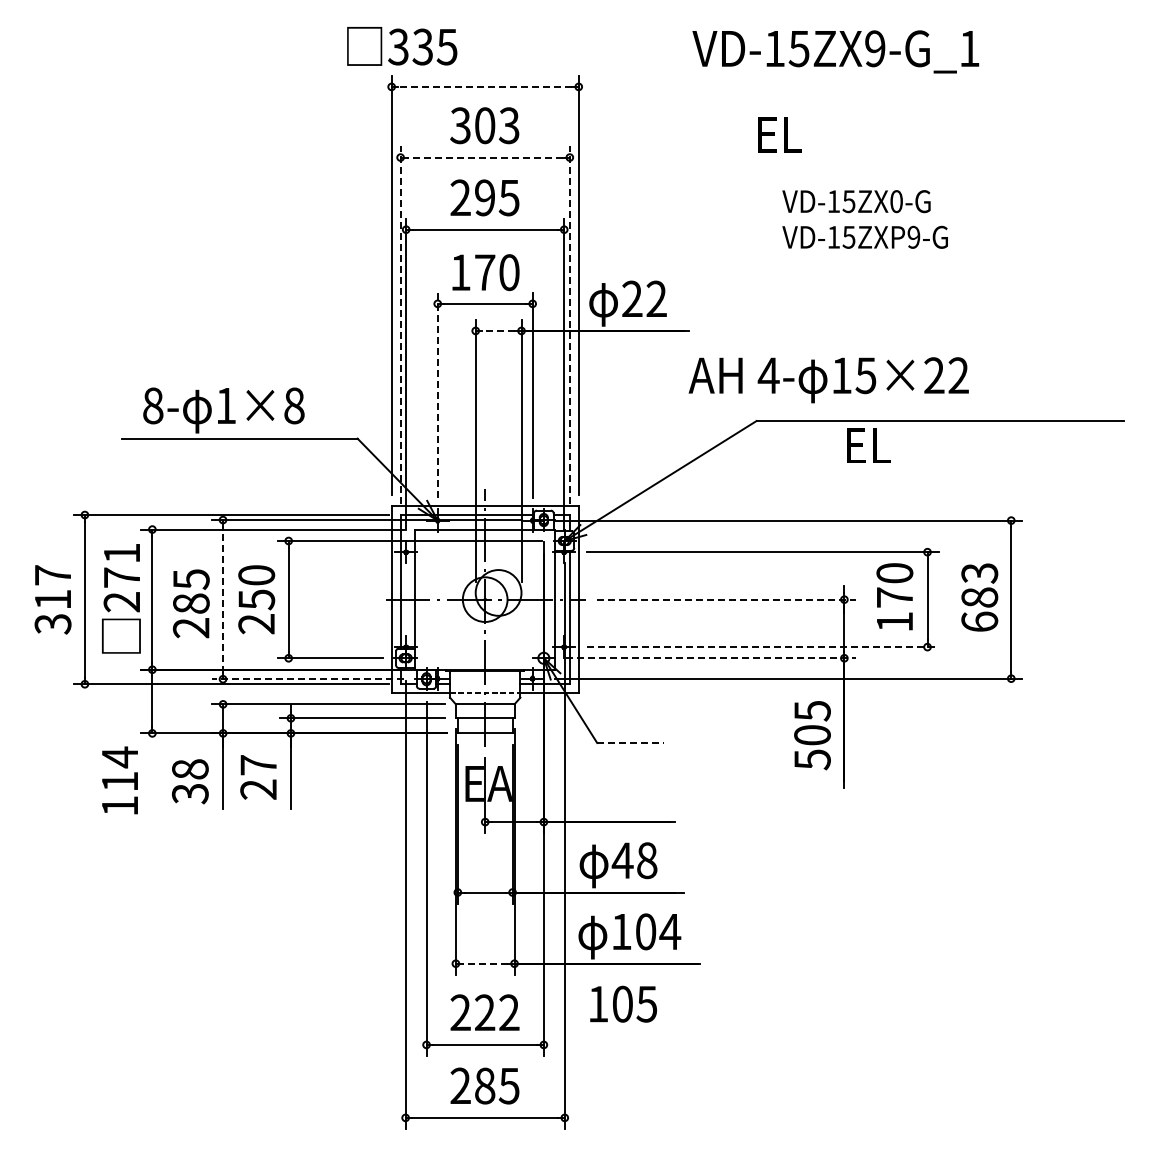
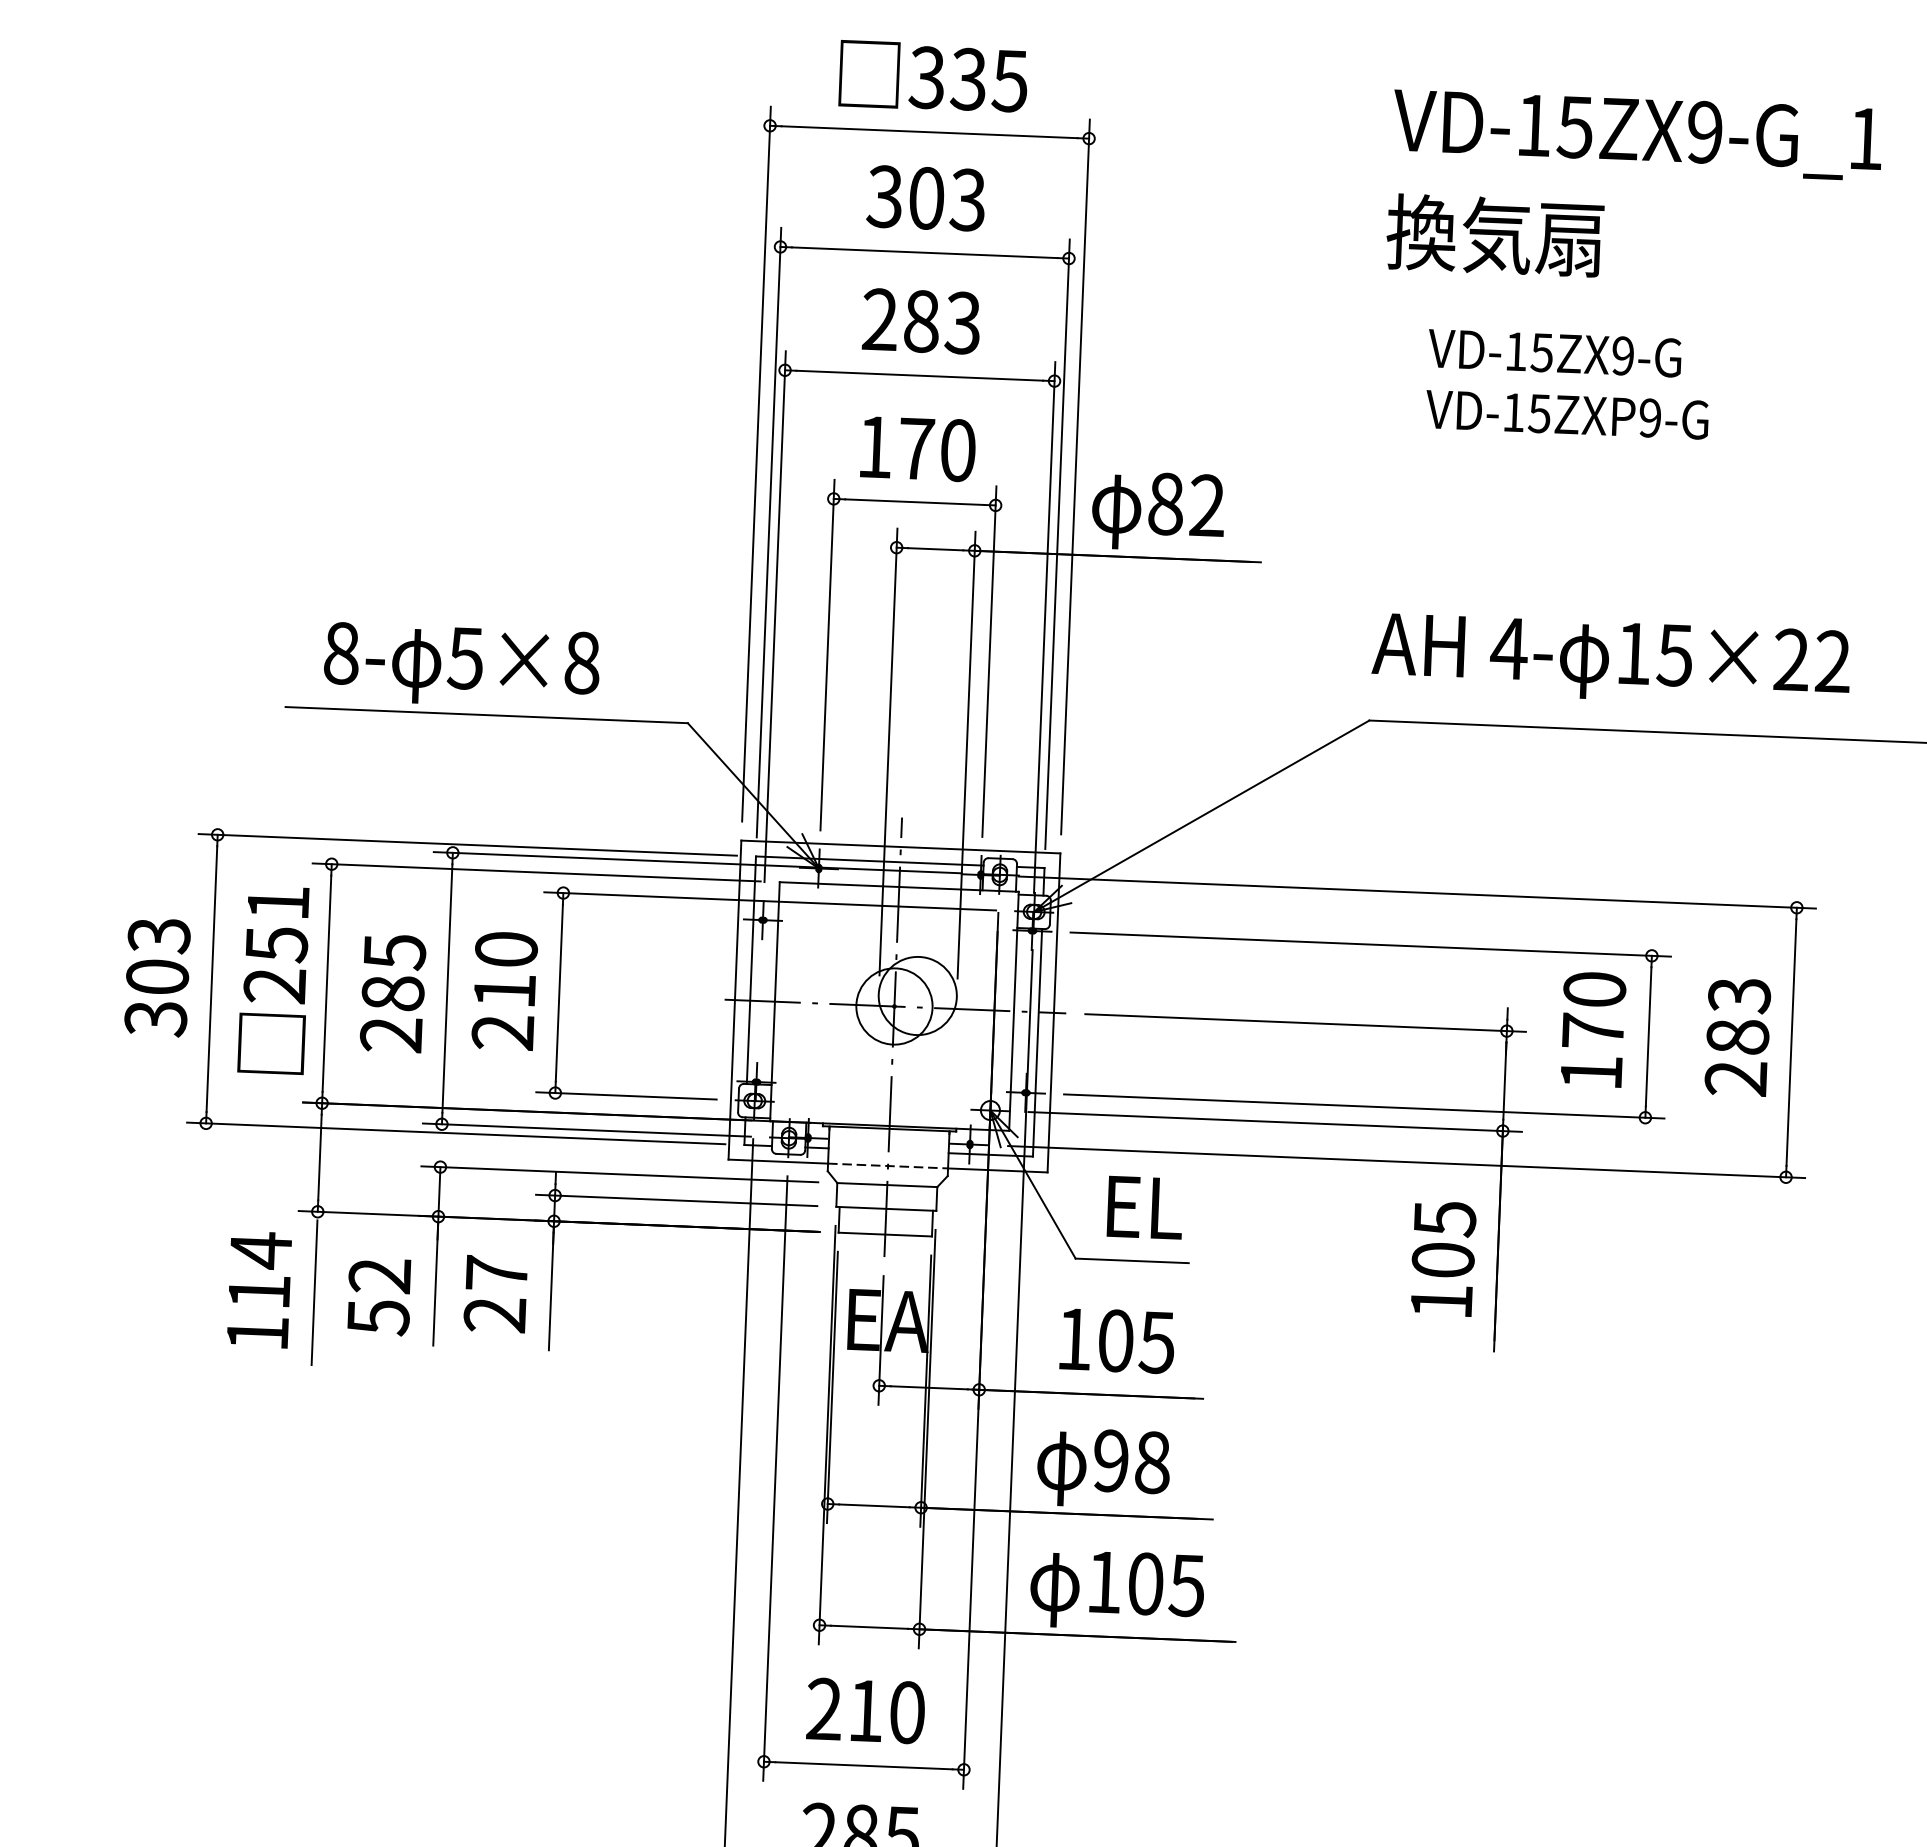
text: (402, 46) -> (933, 77), moved
text: (835, 51) -> (1637, 134), moved
line: (485, 86) -> (930, 131), dashed -> solid
text: (818, 133) -> (1494, 234), EL -> 換気扇
line: (485, 157) -> (925, 252), dashed -> solid
text: (497, 197) -> (942, 321), 295 -> 283
text: (896, 201) -> (1623, 355), VD-15ZX0-G -> VD-15ZX9-G
text: (632, 298) -> (1166, 503), 22 -> 82
line: (400, 325) -> (768, 533), dashed -> solid
line: (569, 325) -> (1056, 544), dashed -> solid
line: (498, 330) -> (935, 548), dashed -> solid
text: (828, 380) -> (1610, 661), moved
line: (437, 395) -> (827, 655), dashed -> solid
text: (225, 406) -> (464, 659), 1×8 -> 5×8
text: (868, 445) -> (1144, 1207), moved
text: (122, 577) -> (277, 943), 271 -> 251
text: (52, 587) -> (157, 956), 317 -> 303
line: (223, 599) -> (448, 988), dashed -> solid
text: (256, 599) -> (504, 990), 250 -> 210
line: (726, 599) -> (1305, 1022), dashed -> solid
text: (979, 621) -> (1735, 1077), 683 -> 283
line: (763, 647) -> (1365, 1107), dashed -> solid
line: (710, 658) -> (1274, 1122), dashed -> solid
line: (307, 679) -> (585, 1130), dashed -> solid
line: (630, 743) -> (1132, 1261), dashed -> solid
text: (812, 759) -> (1441, 1301), 505 -> 105
line: (152, 780) -> (314, 1292), added
text: (189, 781) -> (377, 1296), 38 -> 52
text: (622, 860) -> (1110, 1460), 48 -> 98
text: (670, 932) -> (1187, 1586), 104 -> 105
line: (485, 963) -> (870, 1626), dashed -> solid
text: (623, 1003) -> (1117, 1339), moved
text: (497, 1012) -> (887, 1711), 222 -> 210

